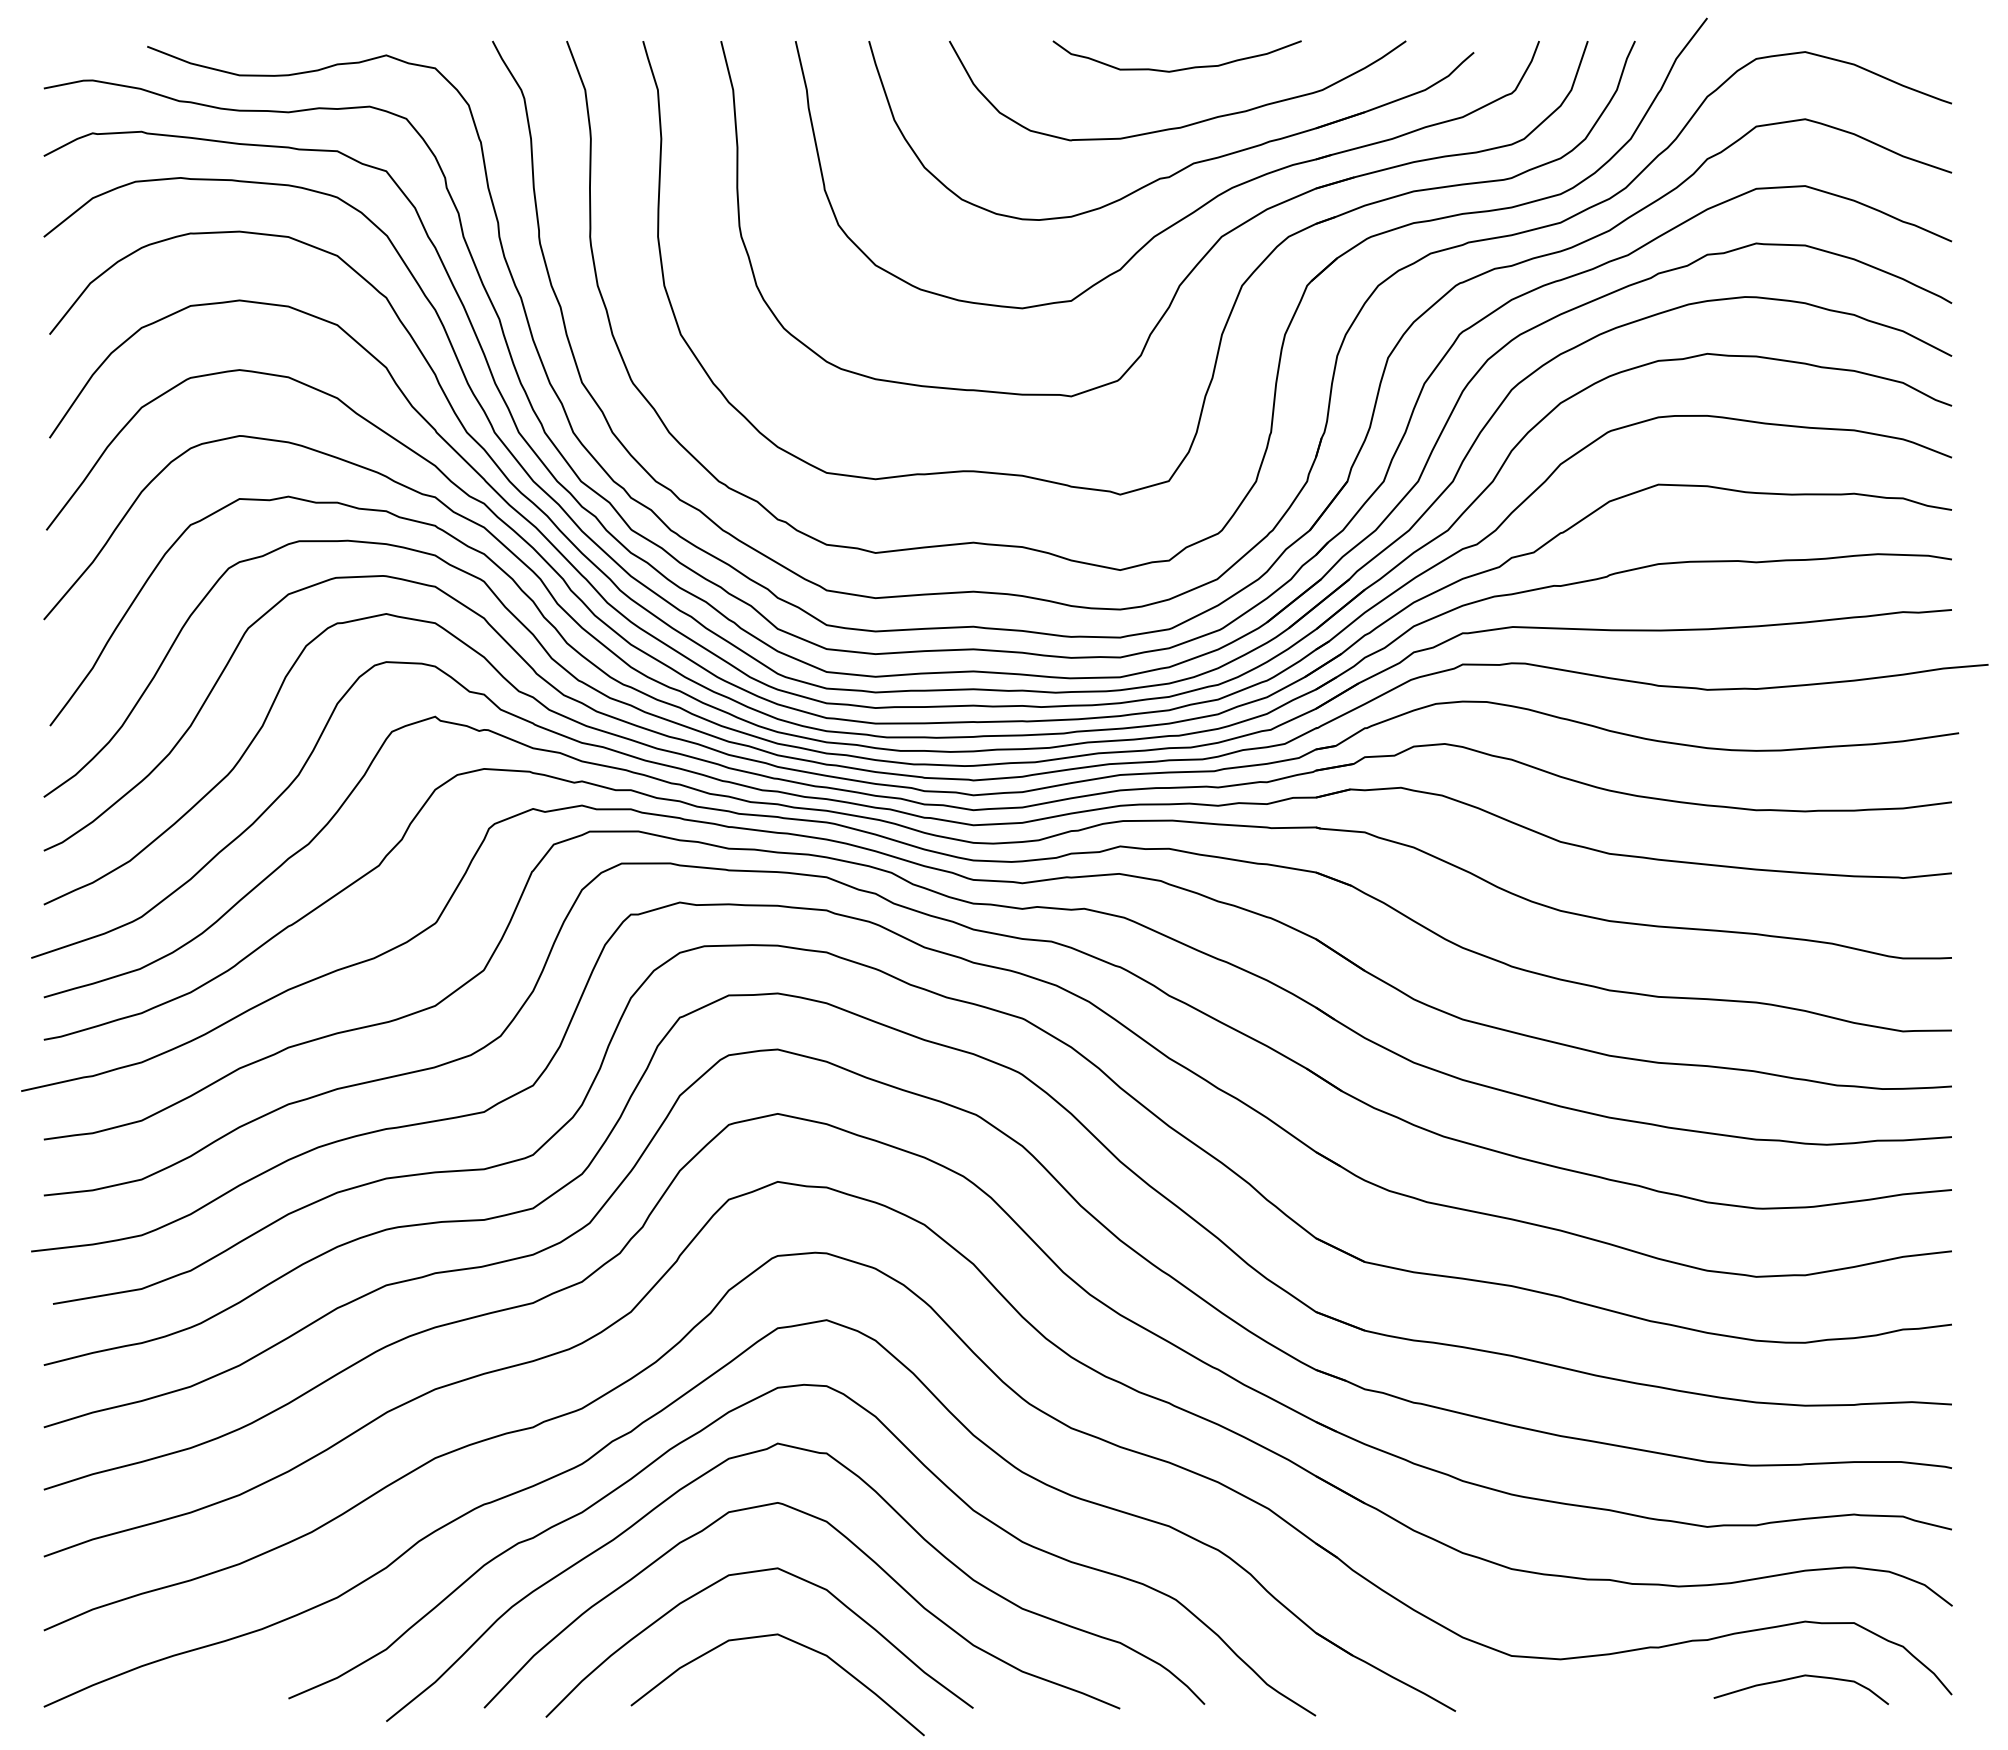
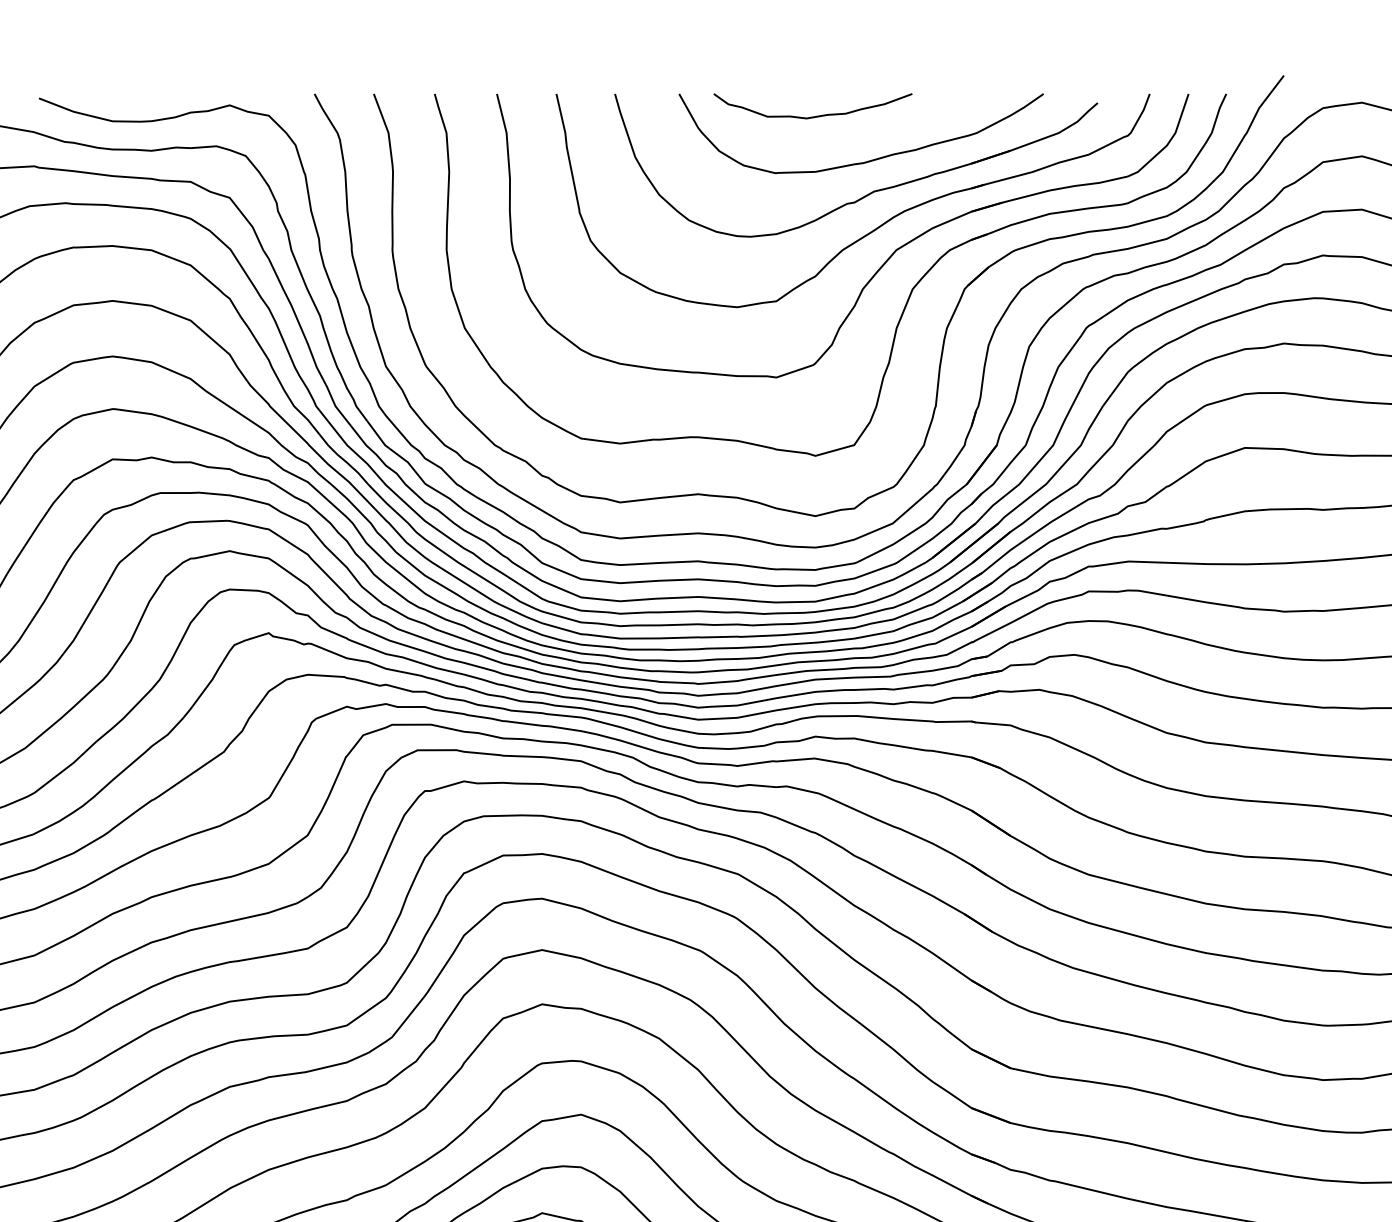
curve: (1181, 68) -> (816, 115), moved

